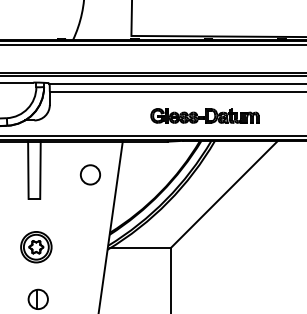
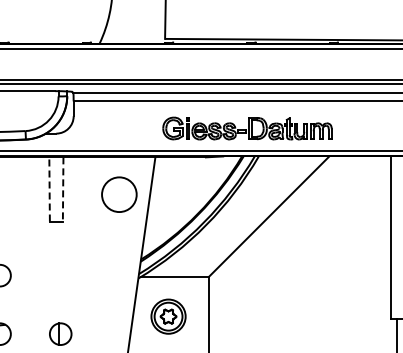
part: (204, 115) -> (247, 128), size x1.4
line: (28, 169) -> (49, 188), solid -> dashed
line: (40, 170) -> (63, 189), solid -> dashed
circle: (89, 174) -> (118, 194), size x1.6
part: (36, 247) -> (168, 316), moved

